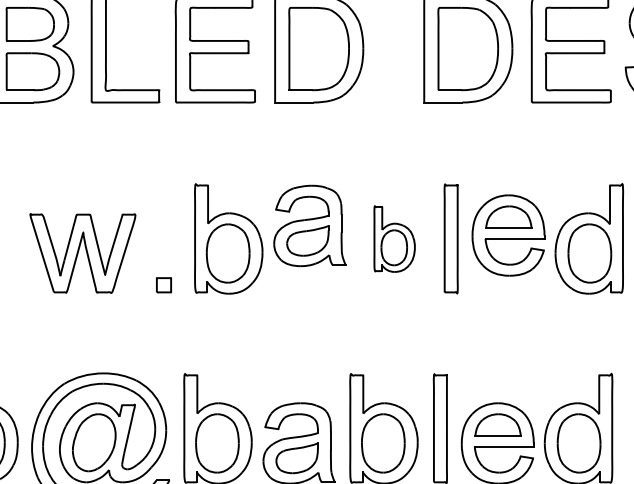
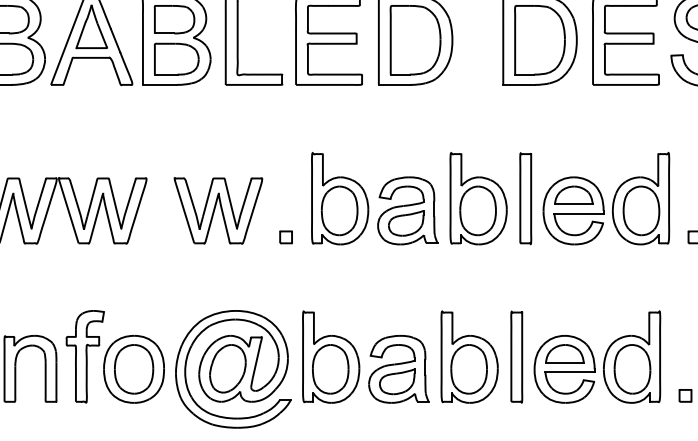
part: (309, 225) -> (407, 210), moved
part: (508, 235) -> (573, 210), moved
part: (394, 238) -> (478, 198), size x1.67

